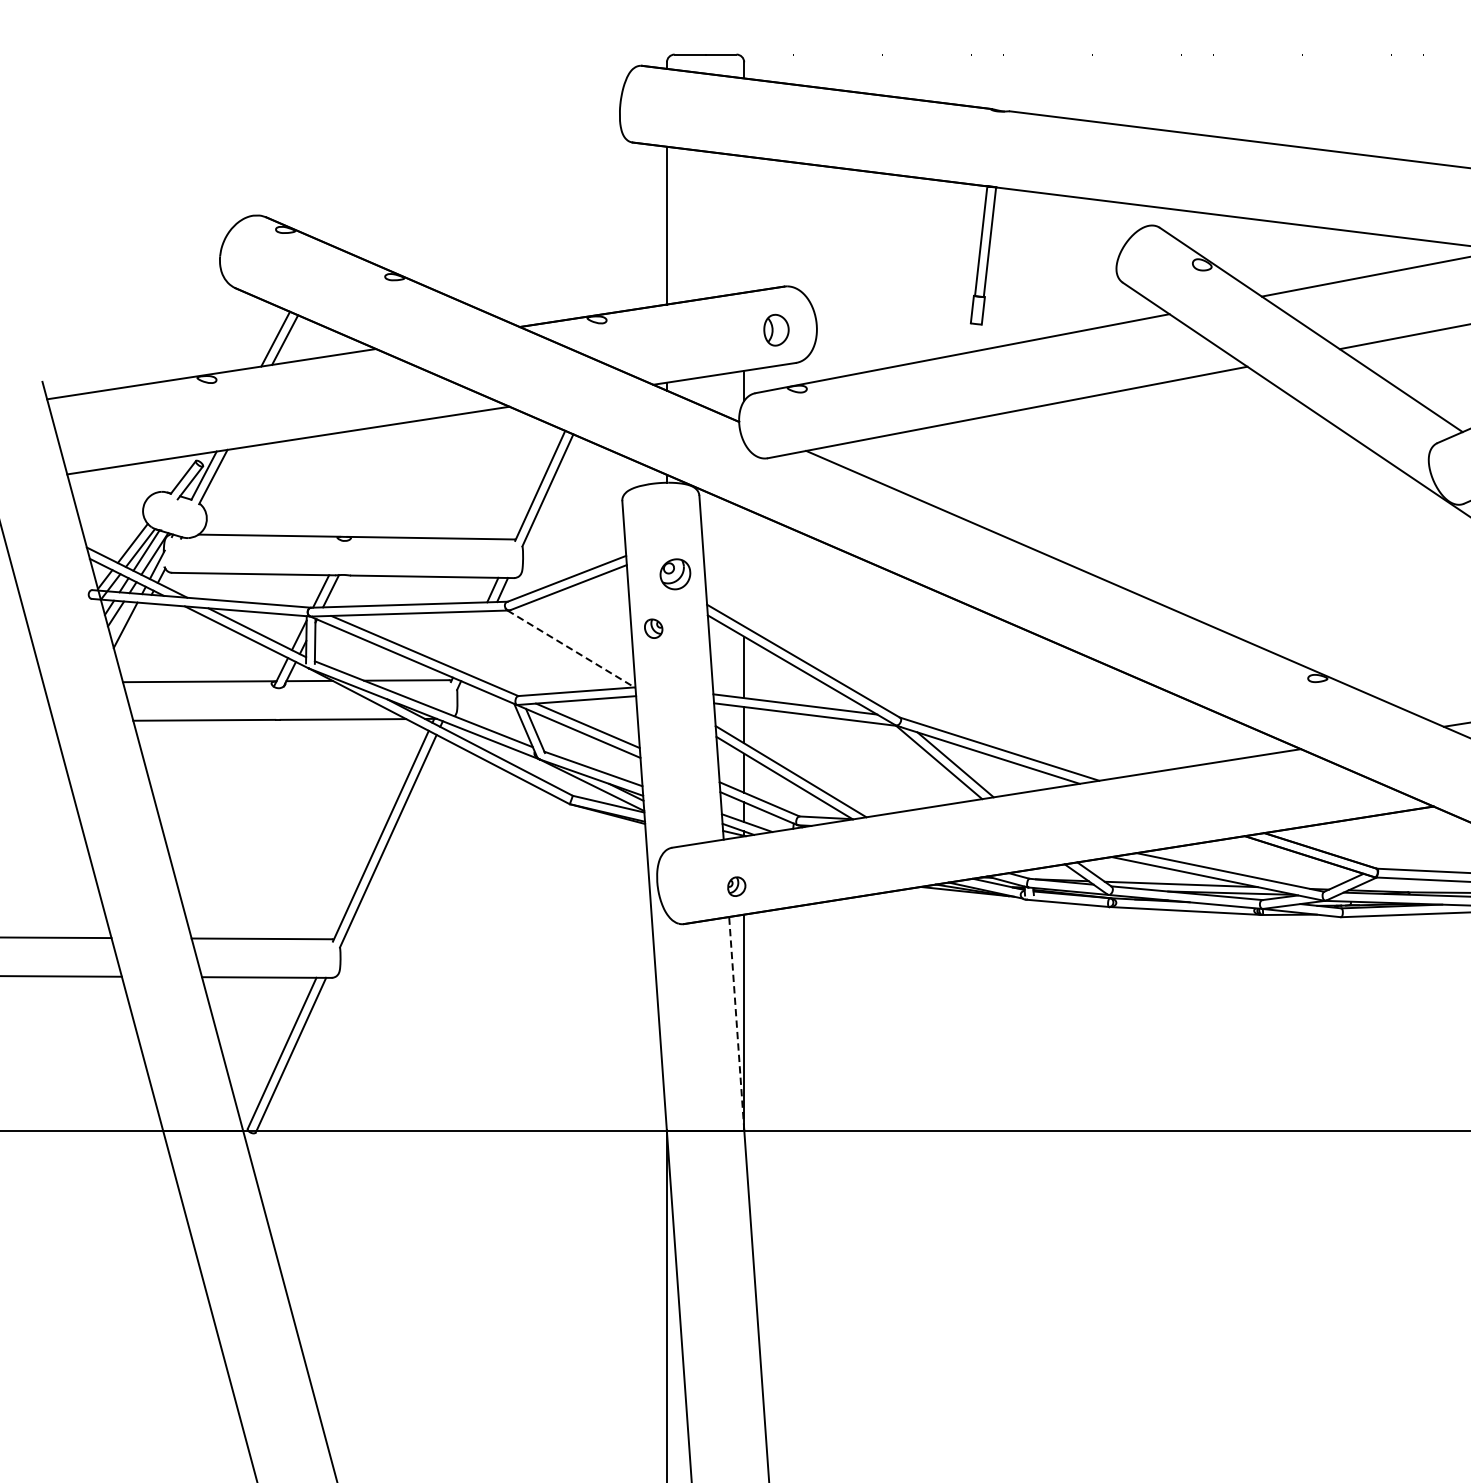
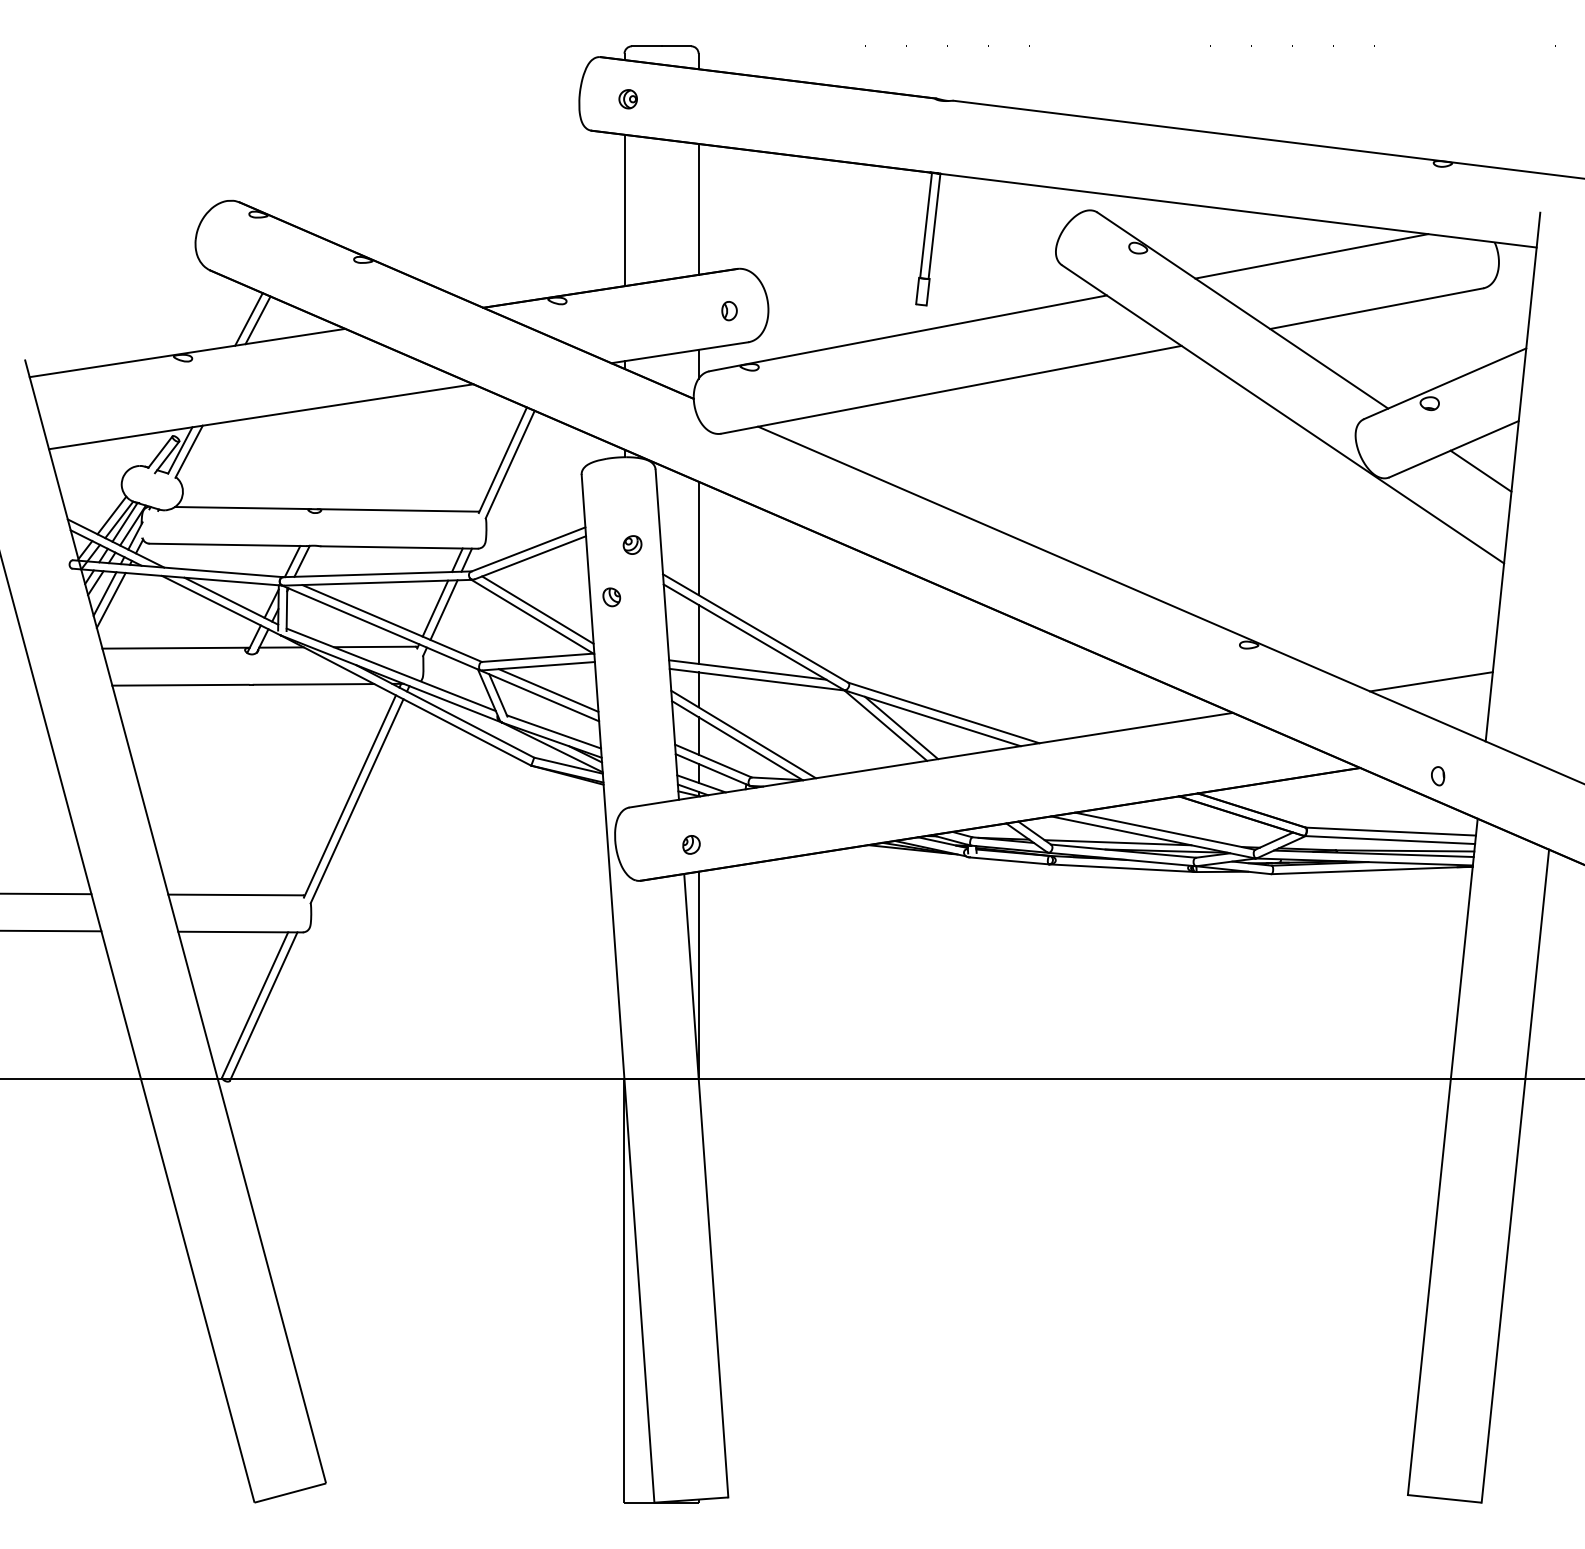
part: (670, 109) -> (627, 99), added
line: (744, 223) -> (698, 208), added
part: (776, 330) -> (729, 311), size x0.62
line: (744, 567) -> (698, 538), added
part: (675, 573) -> (632, 544), size x0.62
line: (131, 632) -> (110, 600), added
line: (470, 640) -> (435, 608), added
line: (478, 641) -> (443, 609), added
line: (576, 641) -> (537, 609), added
line: (571, 649) -> (532, 617), dashed -> solid
line: (736, 1023) -> (691, 976), dashed -> solid

